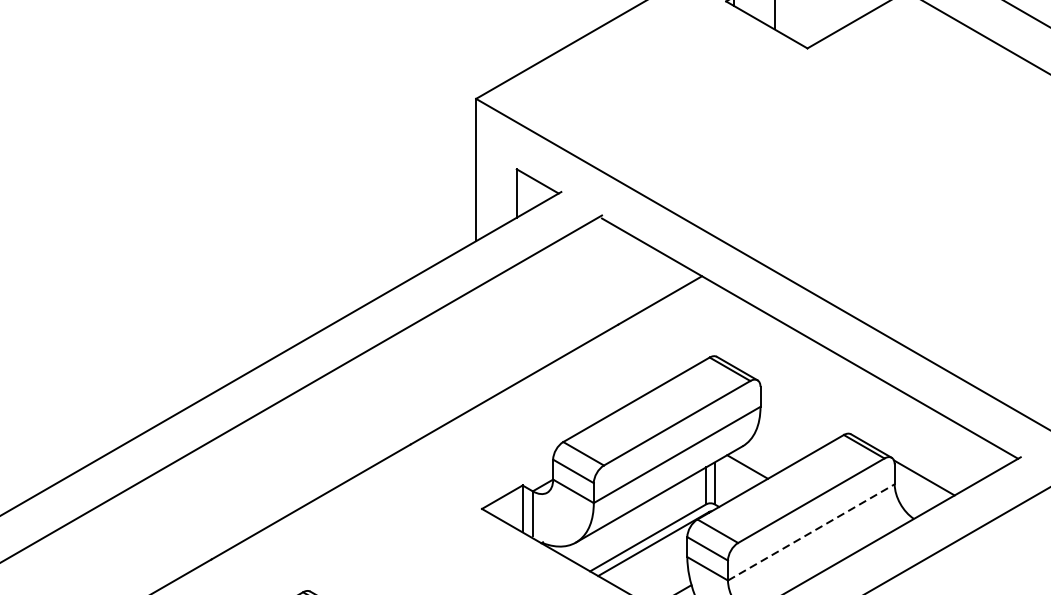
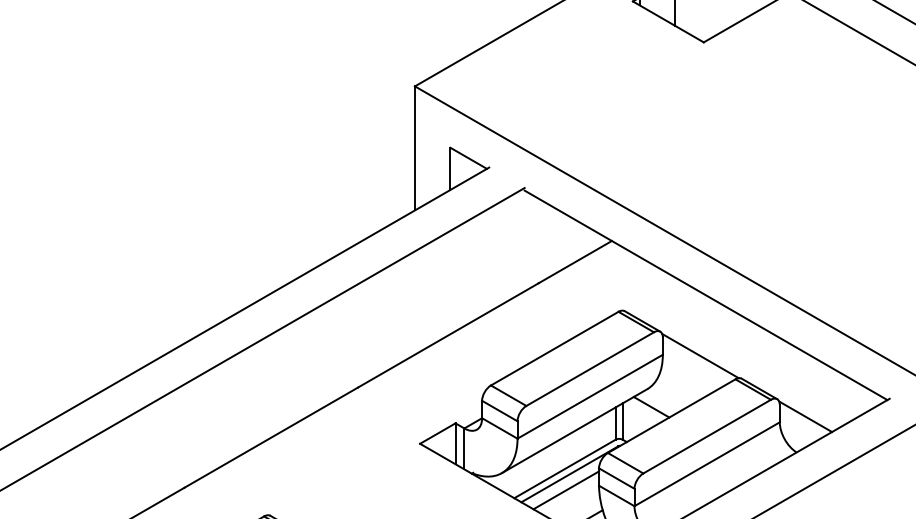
line: (803, 407) -> (700, 355), added
line: (811, 532) -> (707, 464), dashed -> solid
line: (649, 562) -> (566, 490), added

